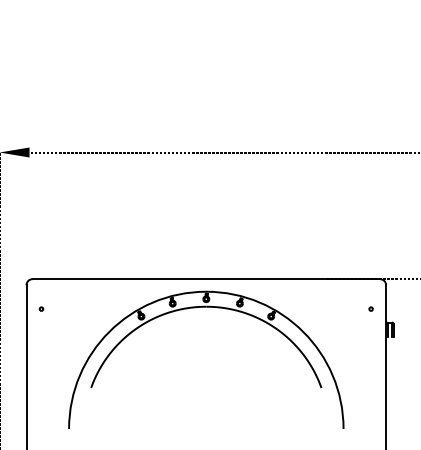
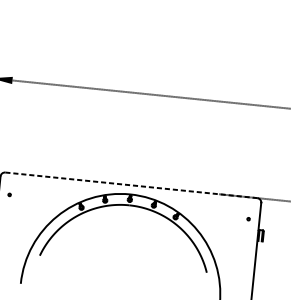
line: (206, 279) -> (131, 185), solid -> dashed

